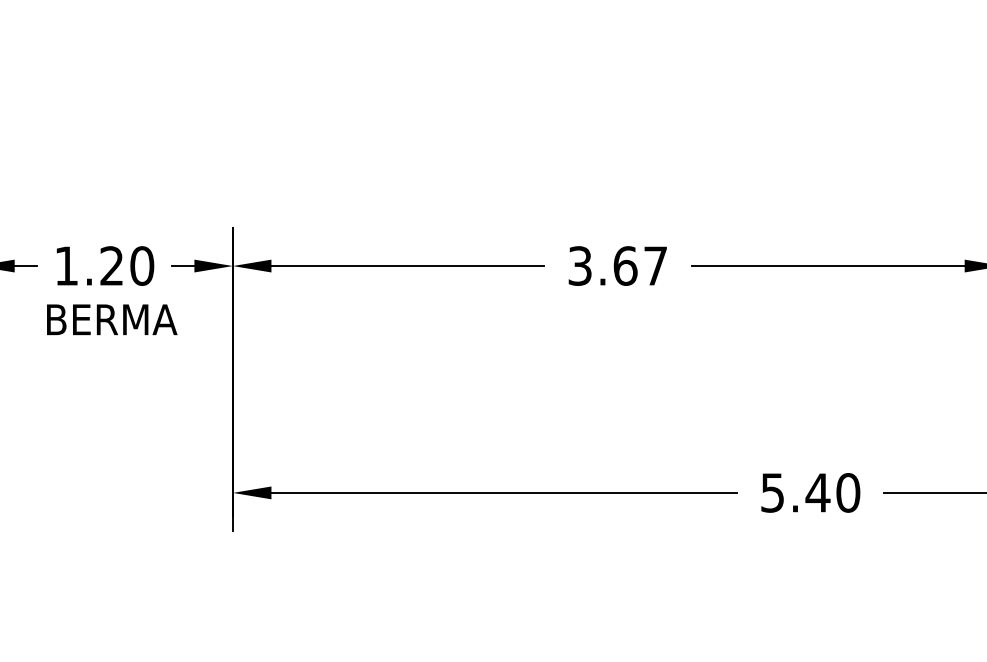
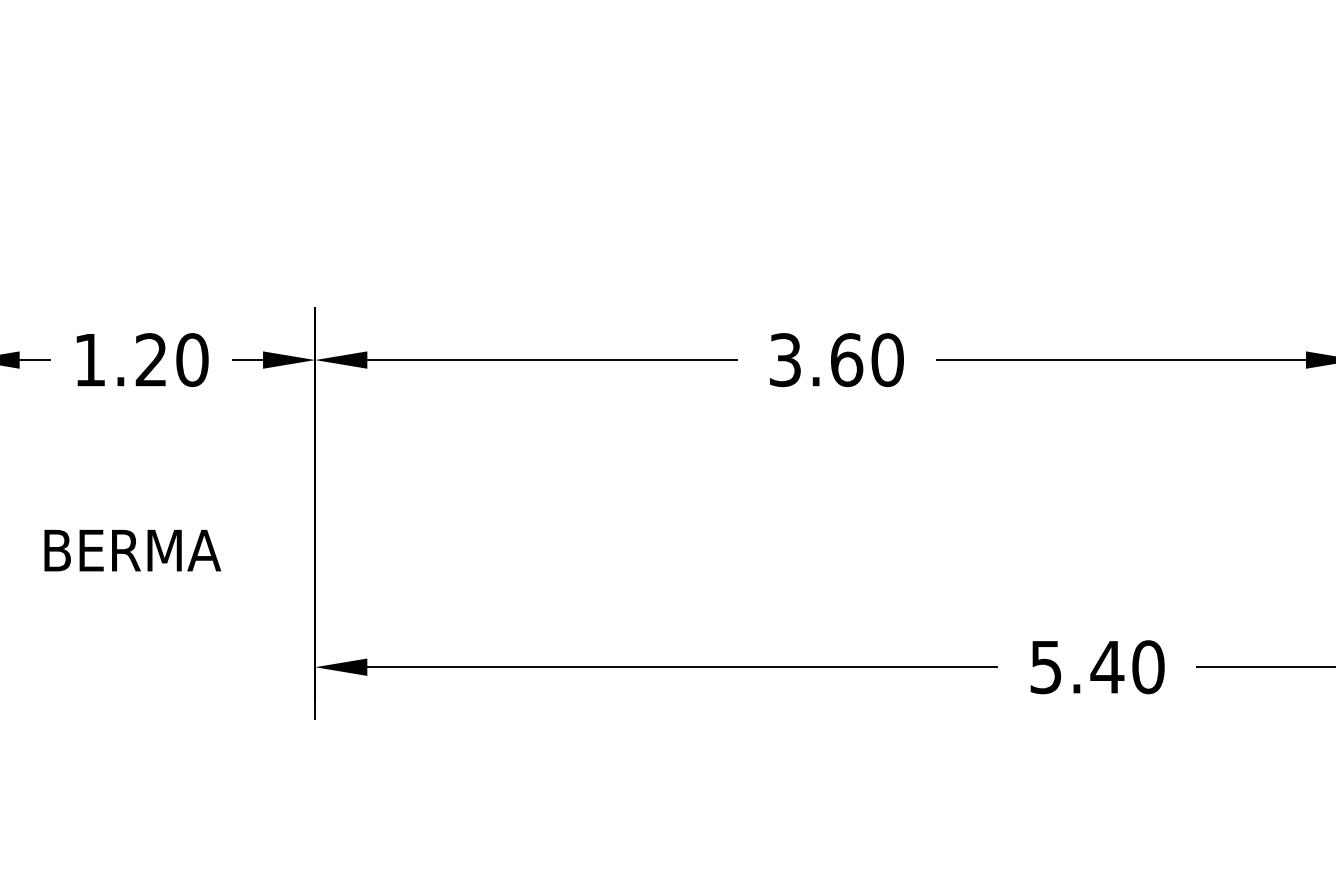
text: (655, 265) -> (887, 359), 3.67 -> 3.60
text: (112, 319) -> (133, 550), moved

